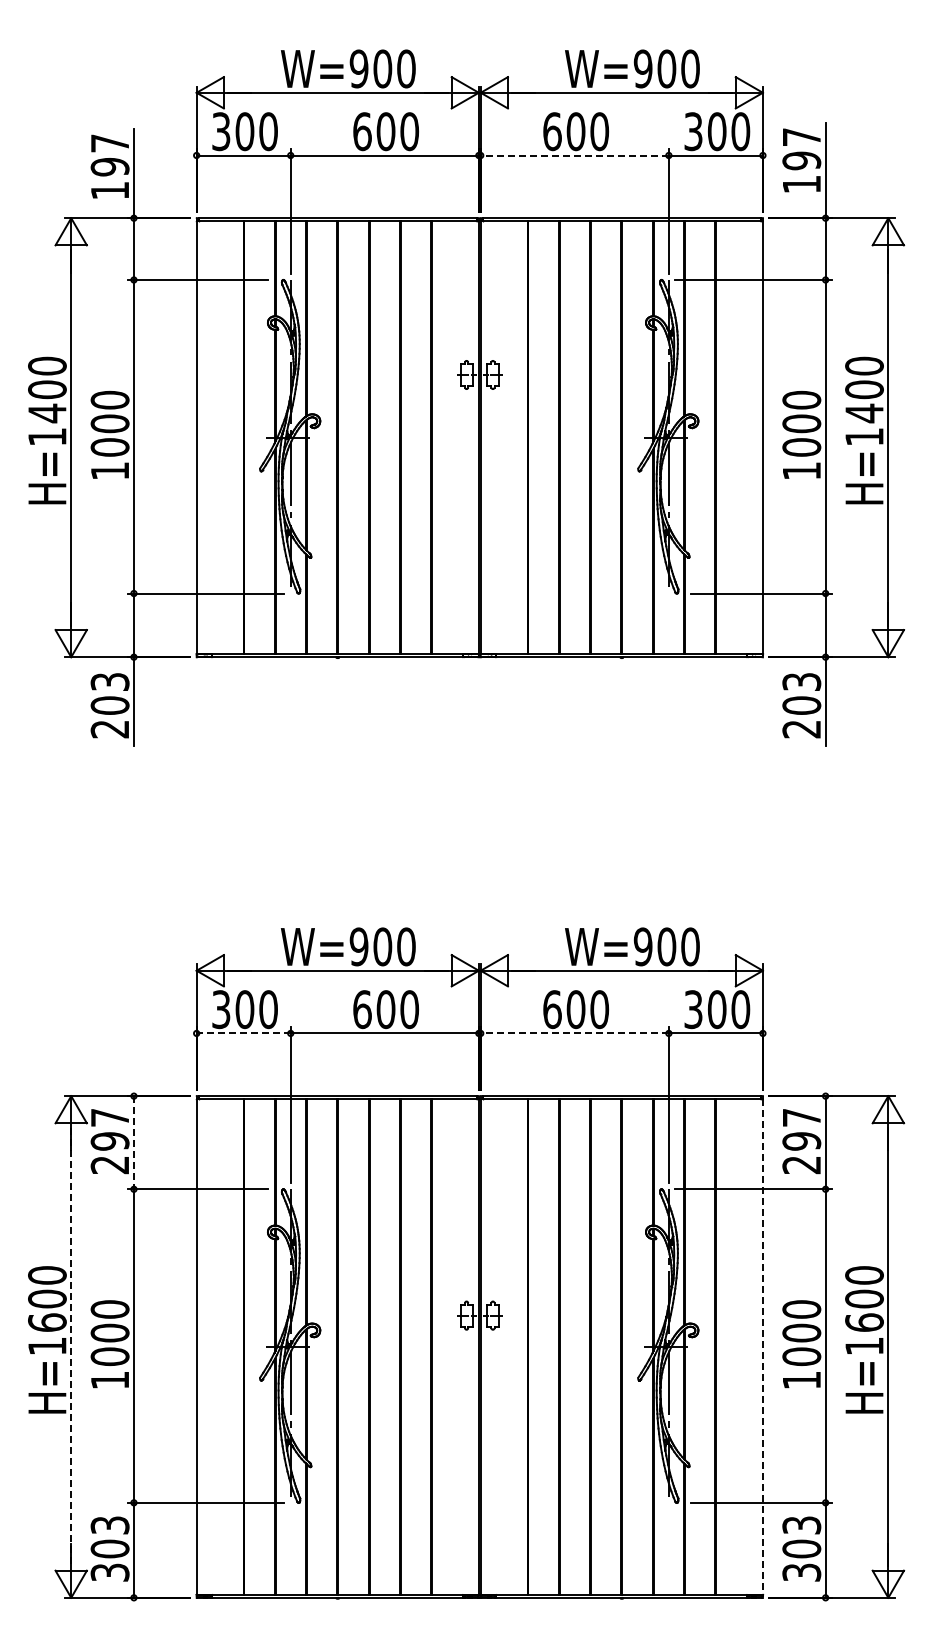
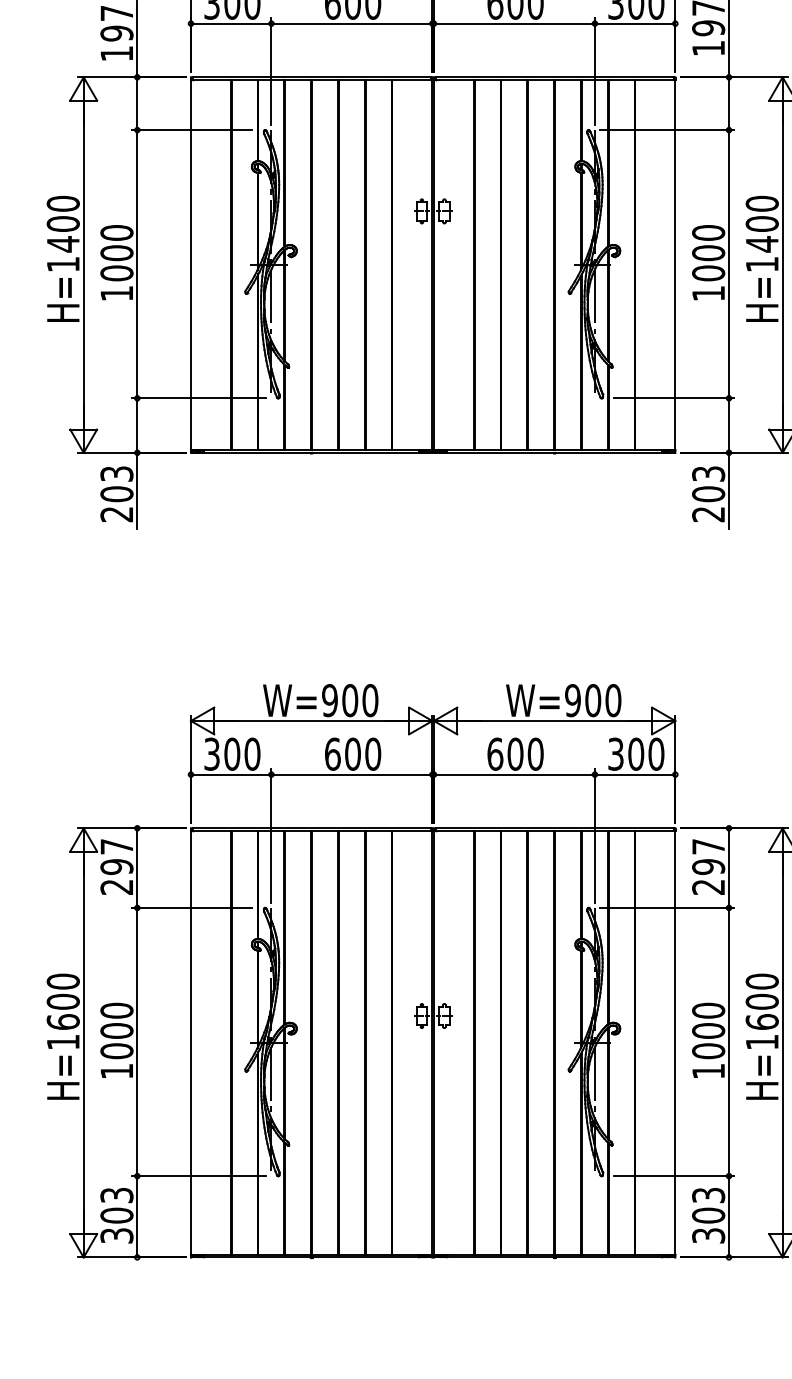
line: (574, 155) -> (514, 23), dashed -> solid
line: (243, 1033) -> (231, 774), dashed -> solid
line: (574, 1033) -> (514, 774), dashed -> solid
line: (133, 1142) -> (136, 867), dashed -> solid
line: (762, 1346) -> (675, 1042), dashed -> solid
line: (71, 1347) -> (83, 1043), dashed -> solid

